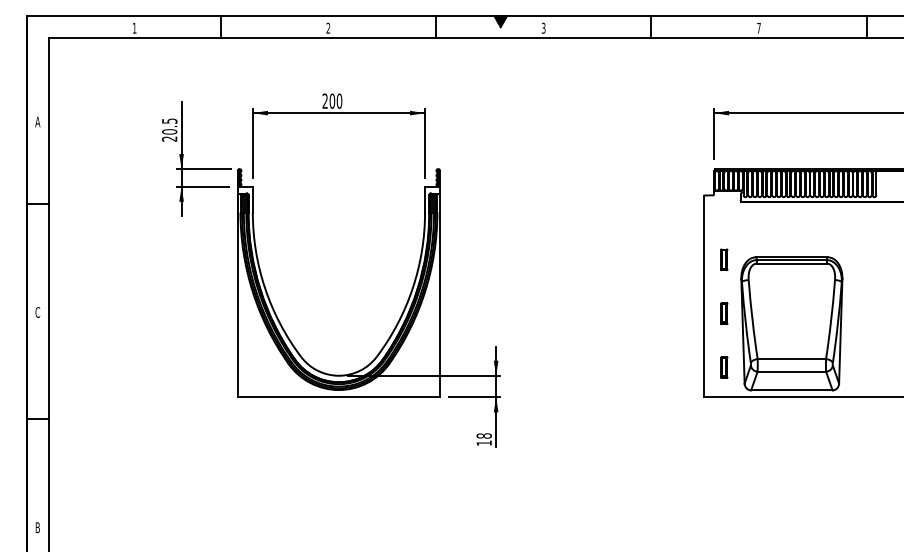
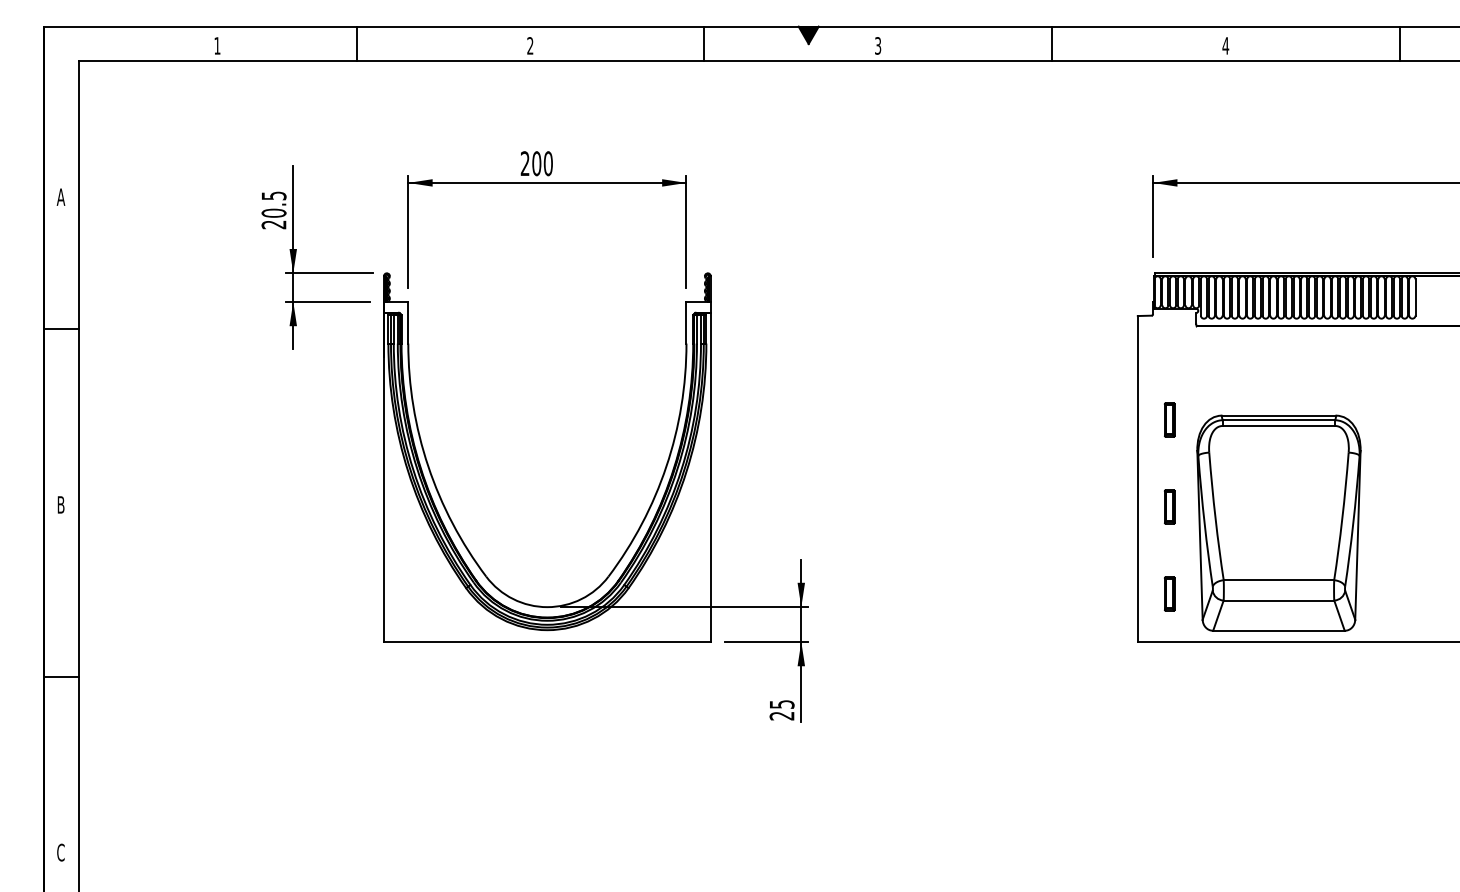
text: (758, 28) -> (1225, 46), 7 -> 4
text: (37, 312) -> (60, 504), C -> B
text: (483, 439) -> (780, 710), 18 -> 25
text: (37, 527) -> (60, 852), B -> C

